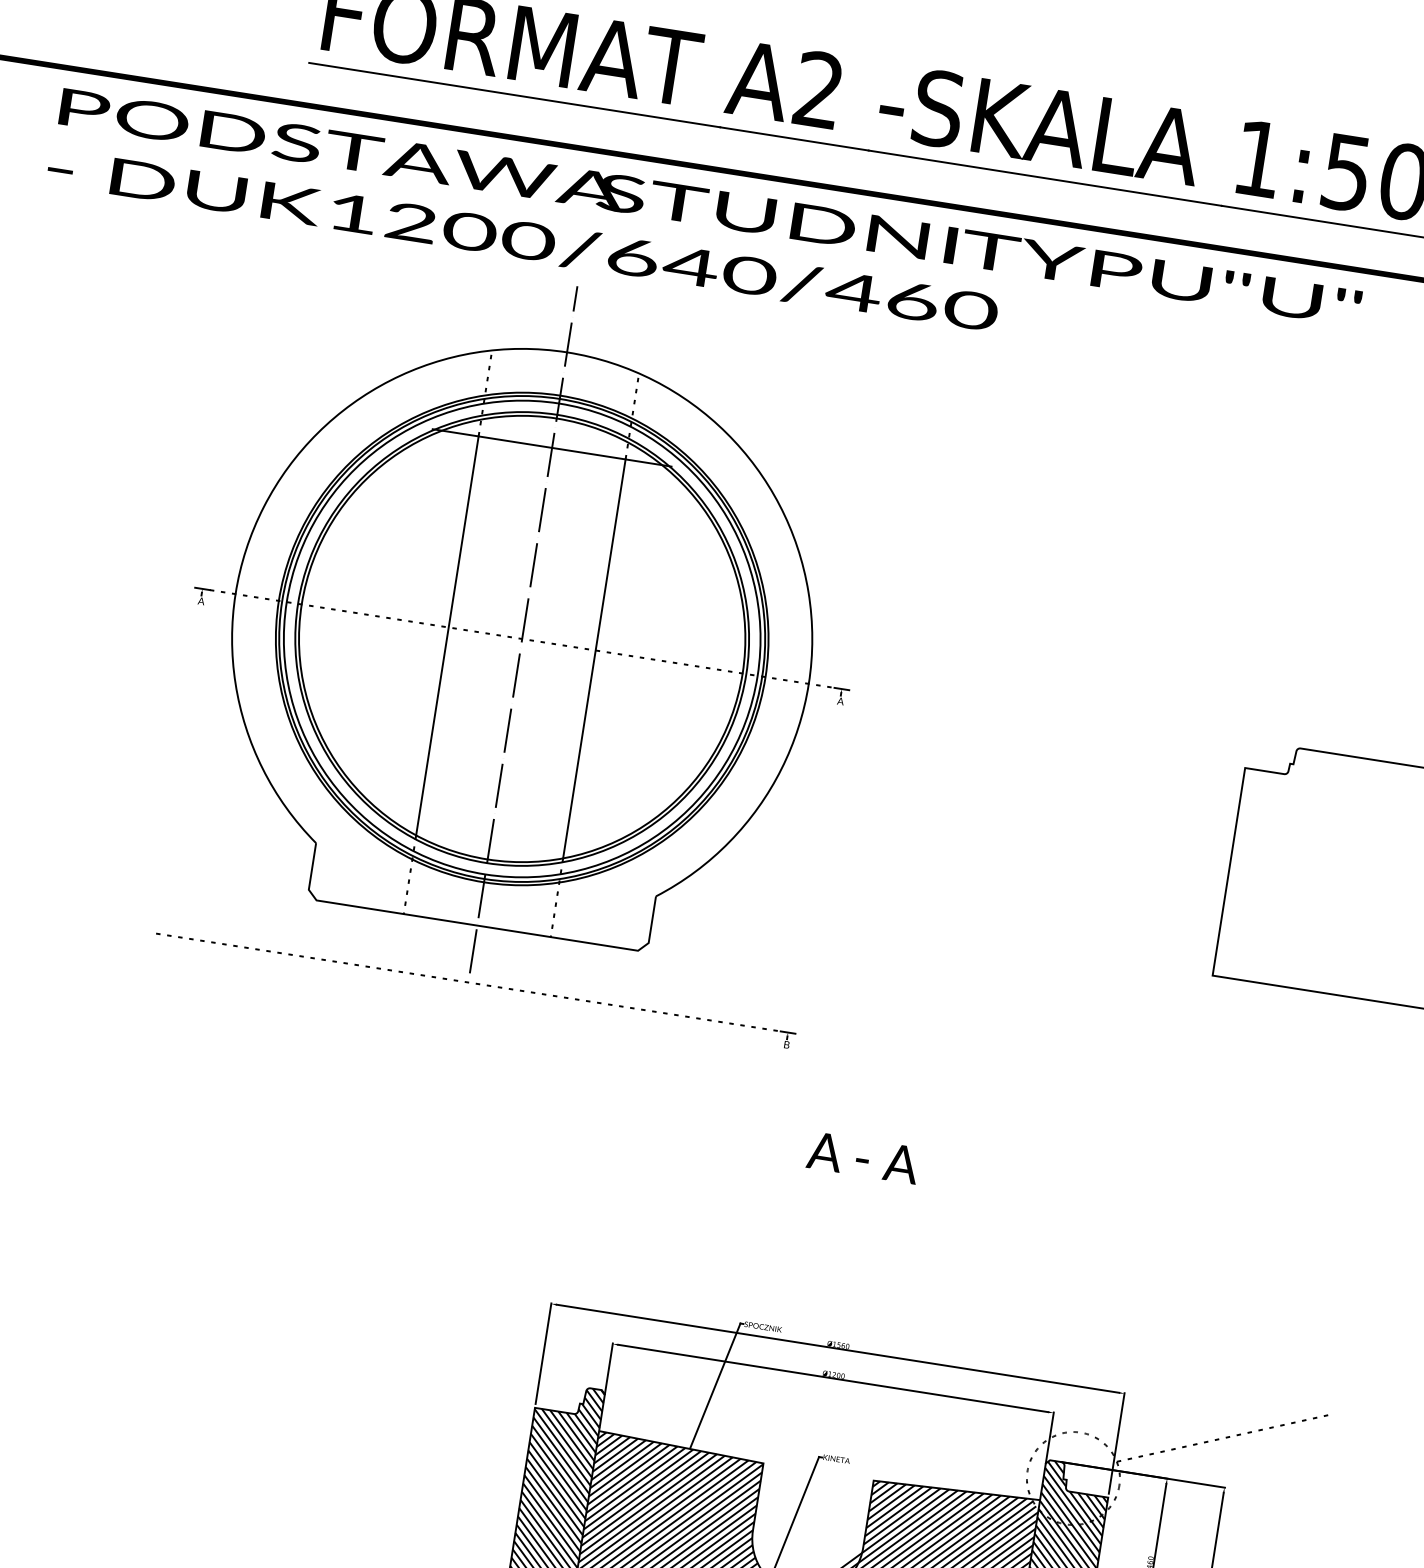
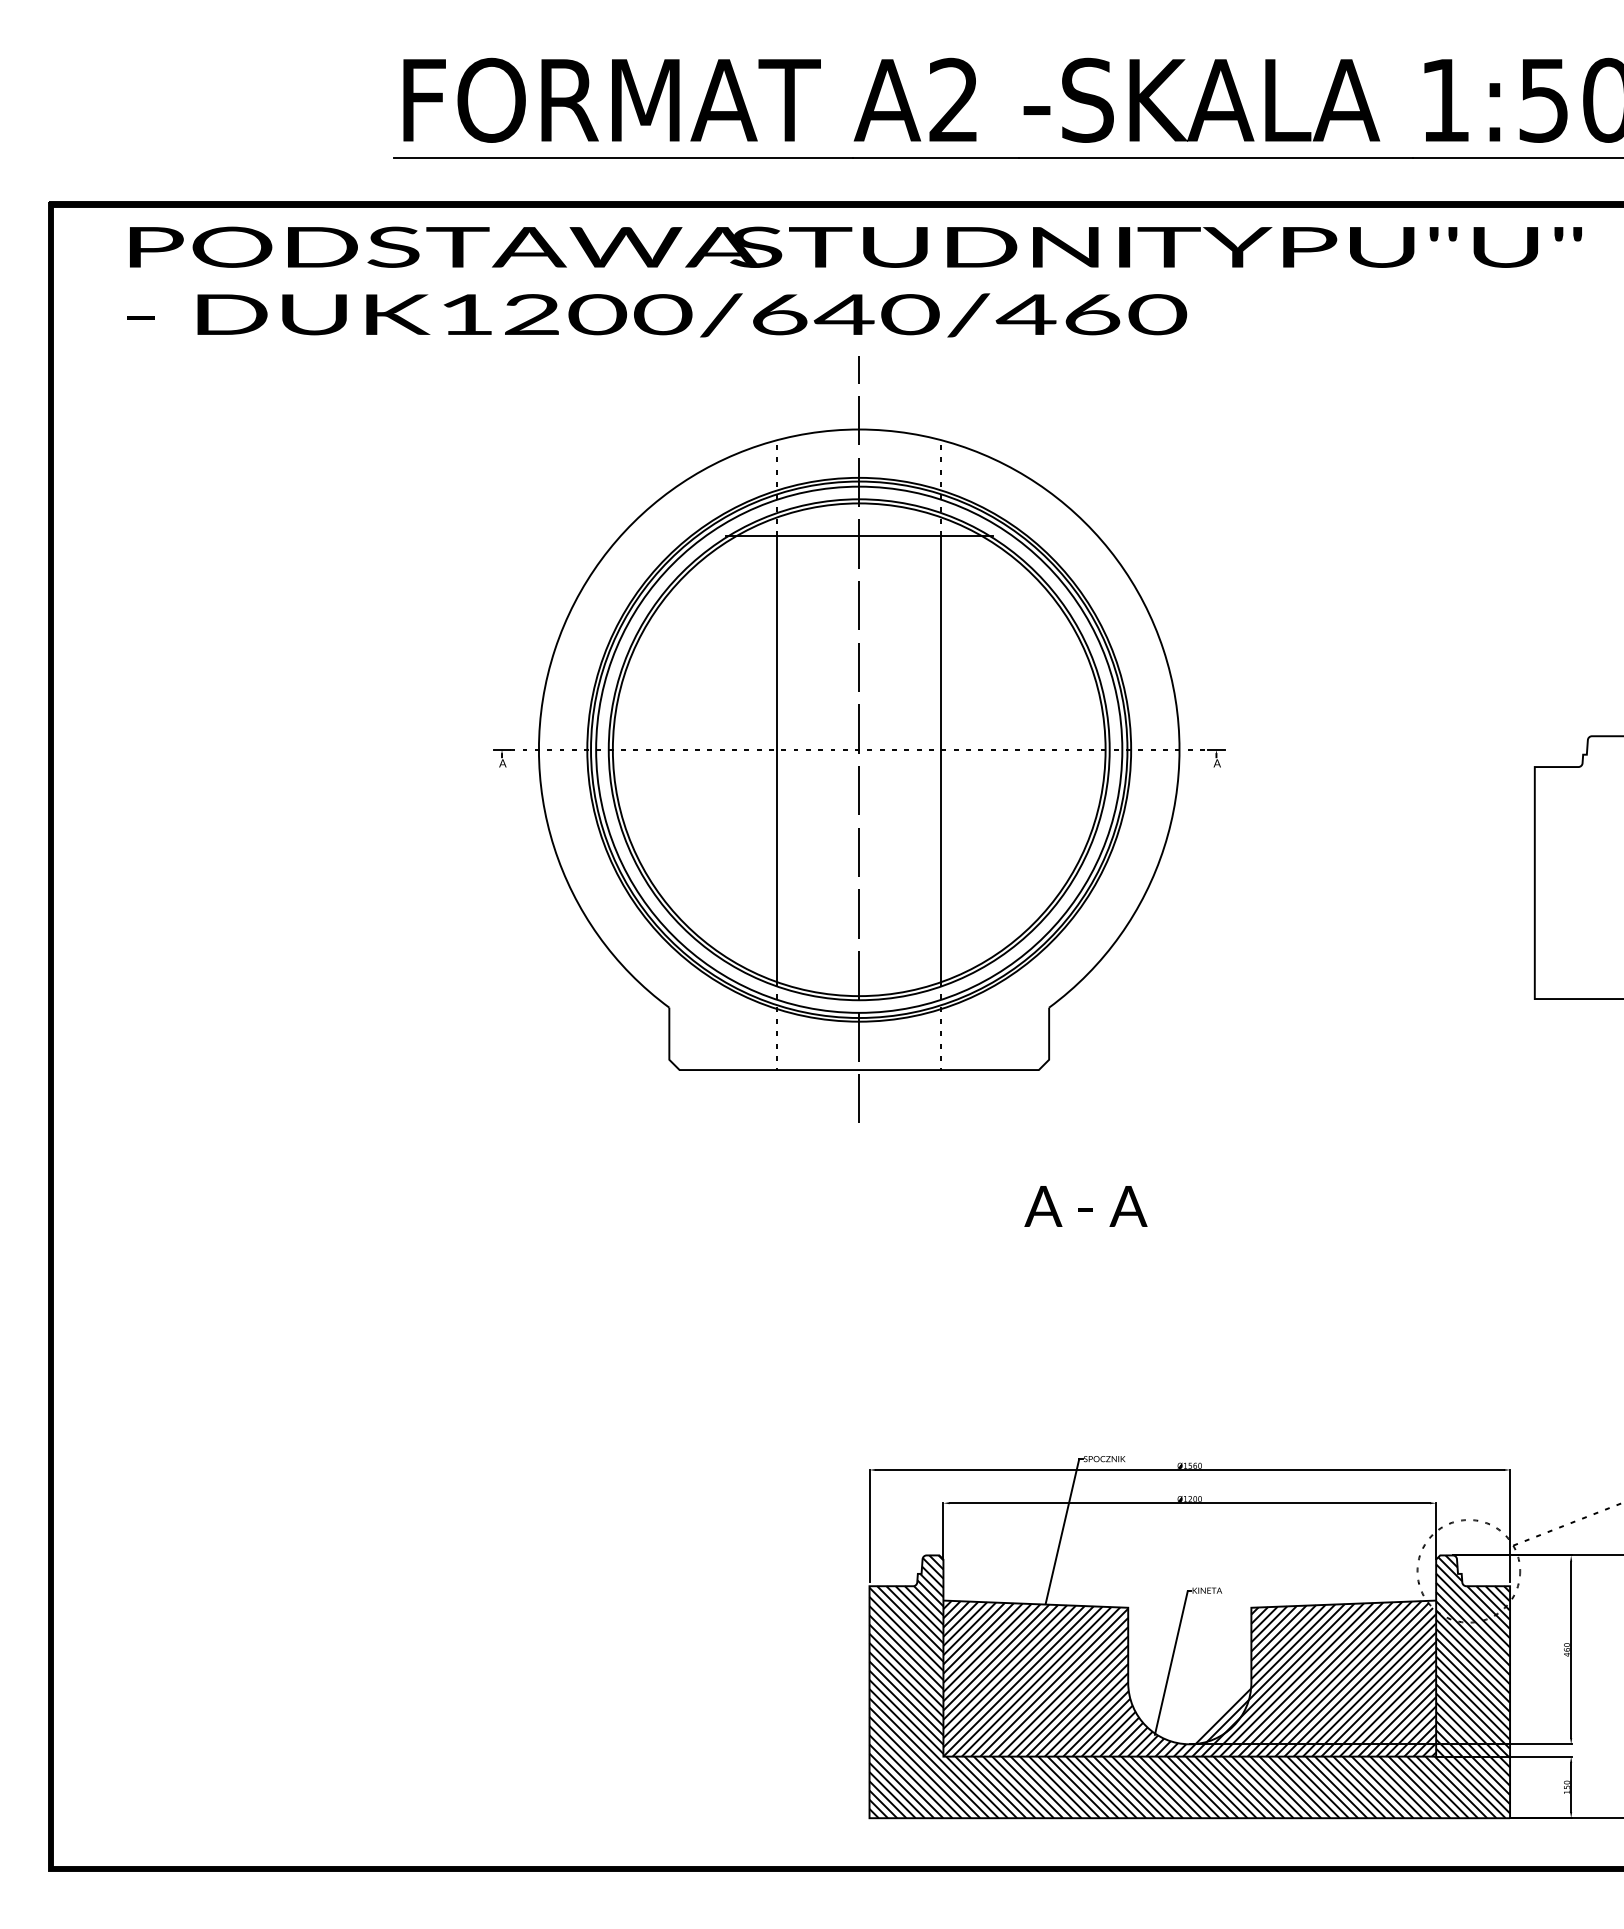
part: (523, 629) -> (859, 739), moved
part: (475, 984) -> (732, 1134), removed
text: (862, 1157) -> (1085, 1206), moved

